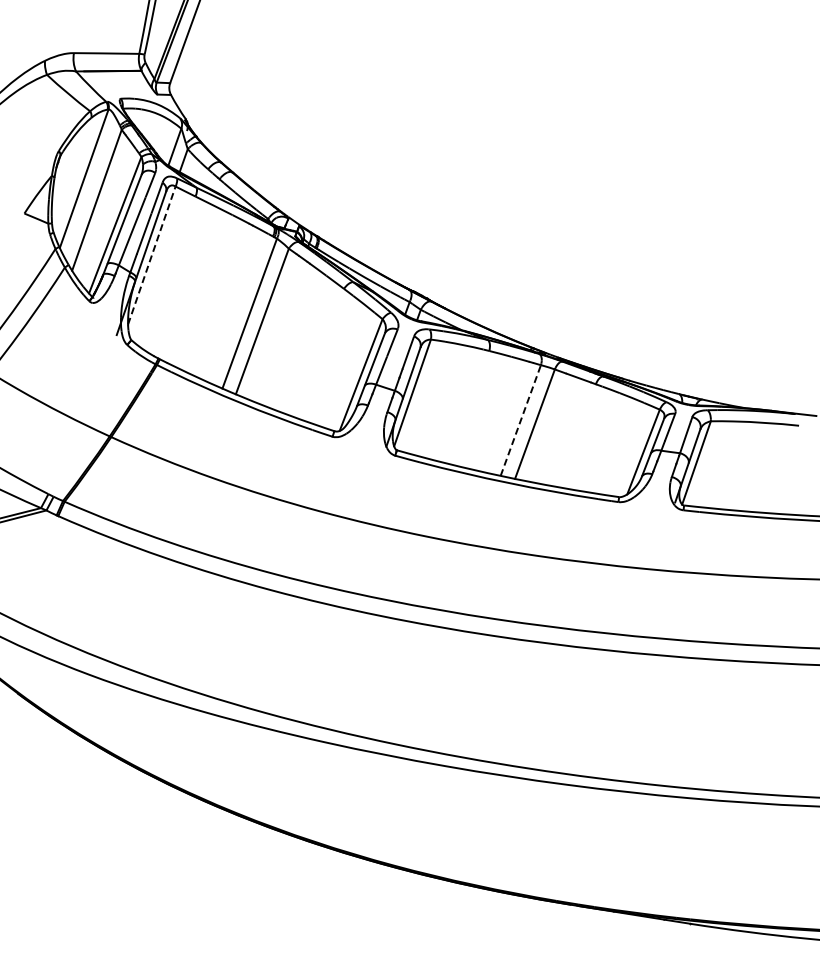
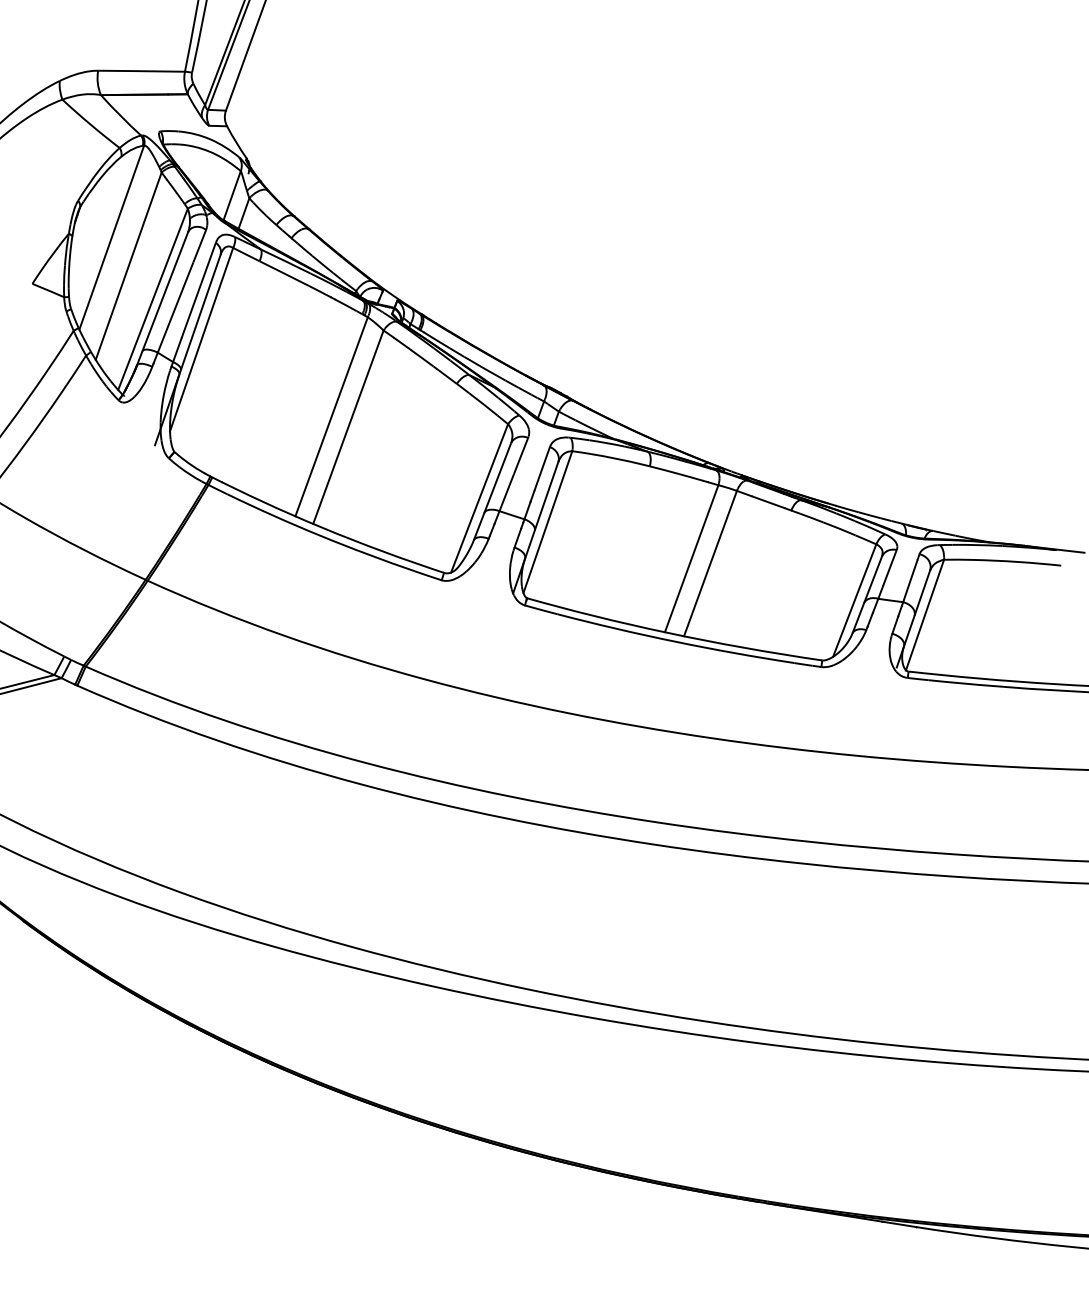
line: (151, 255) -> (201, 339), dashed -> solid
line: (520, 420) -> (691, 558), dashed -> solid

